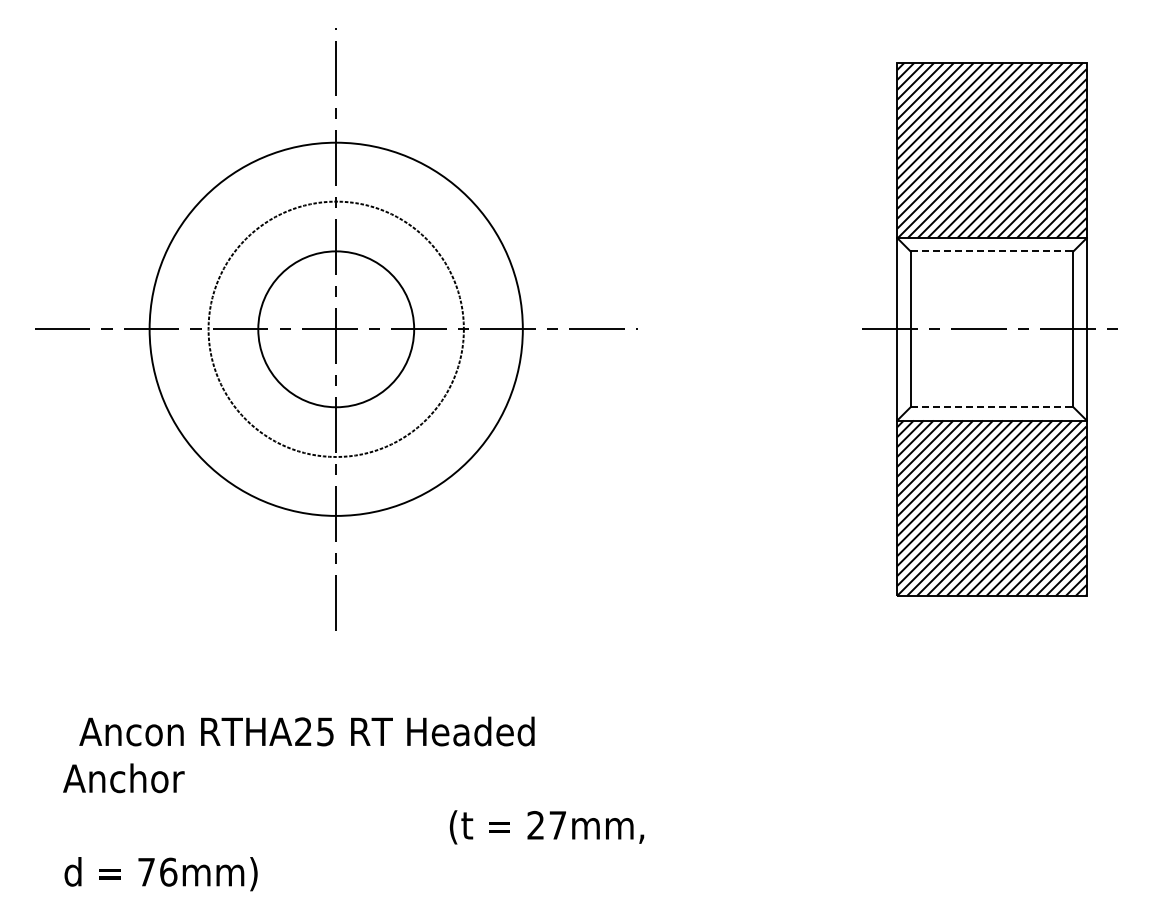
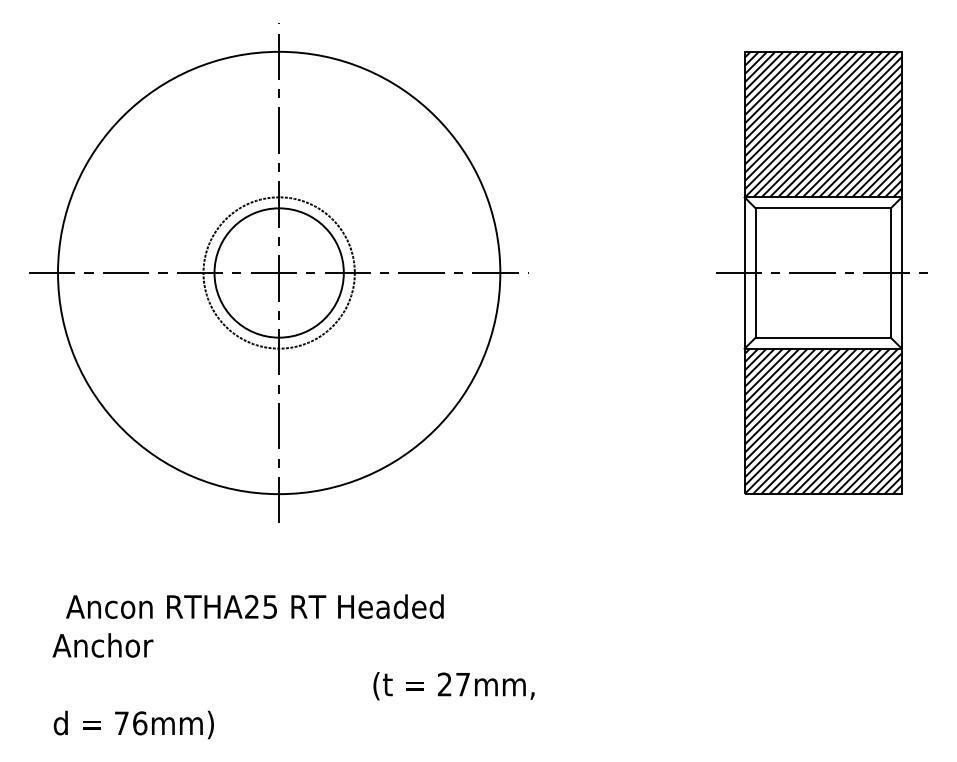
line: (992, 251) -> (823, 208), dashed -> solid
circle: (335, 328) -> (278, 272), size x1.43
circle: (336, 329) -> (279, 273), size x0.71
line: (992, 407) -> (823, 337), dashed -> solid

